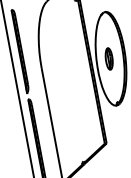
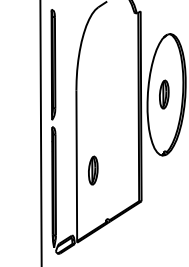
part: (65, 126) -> (93, 170), added

